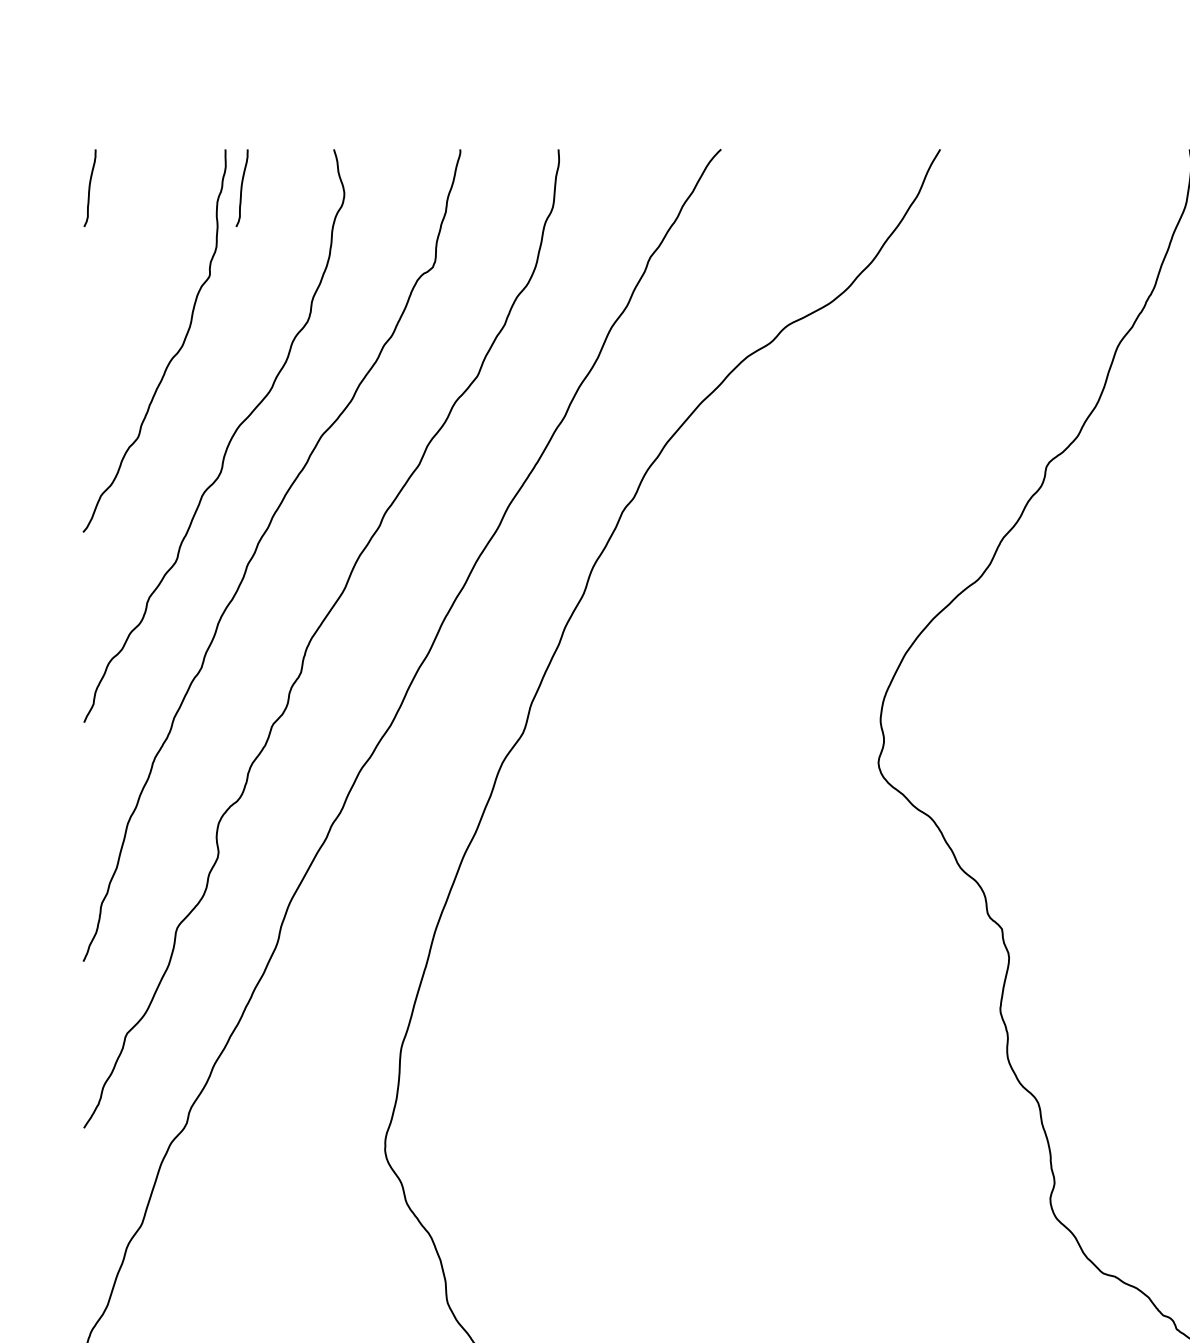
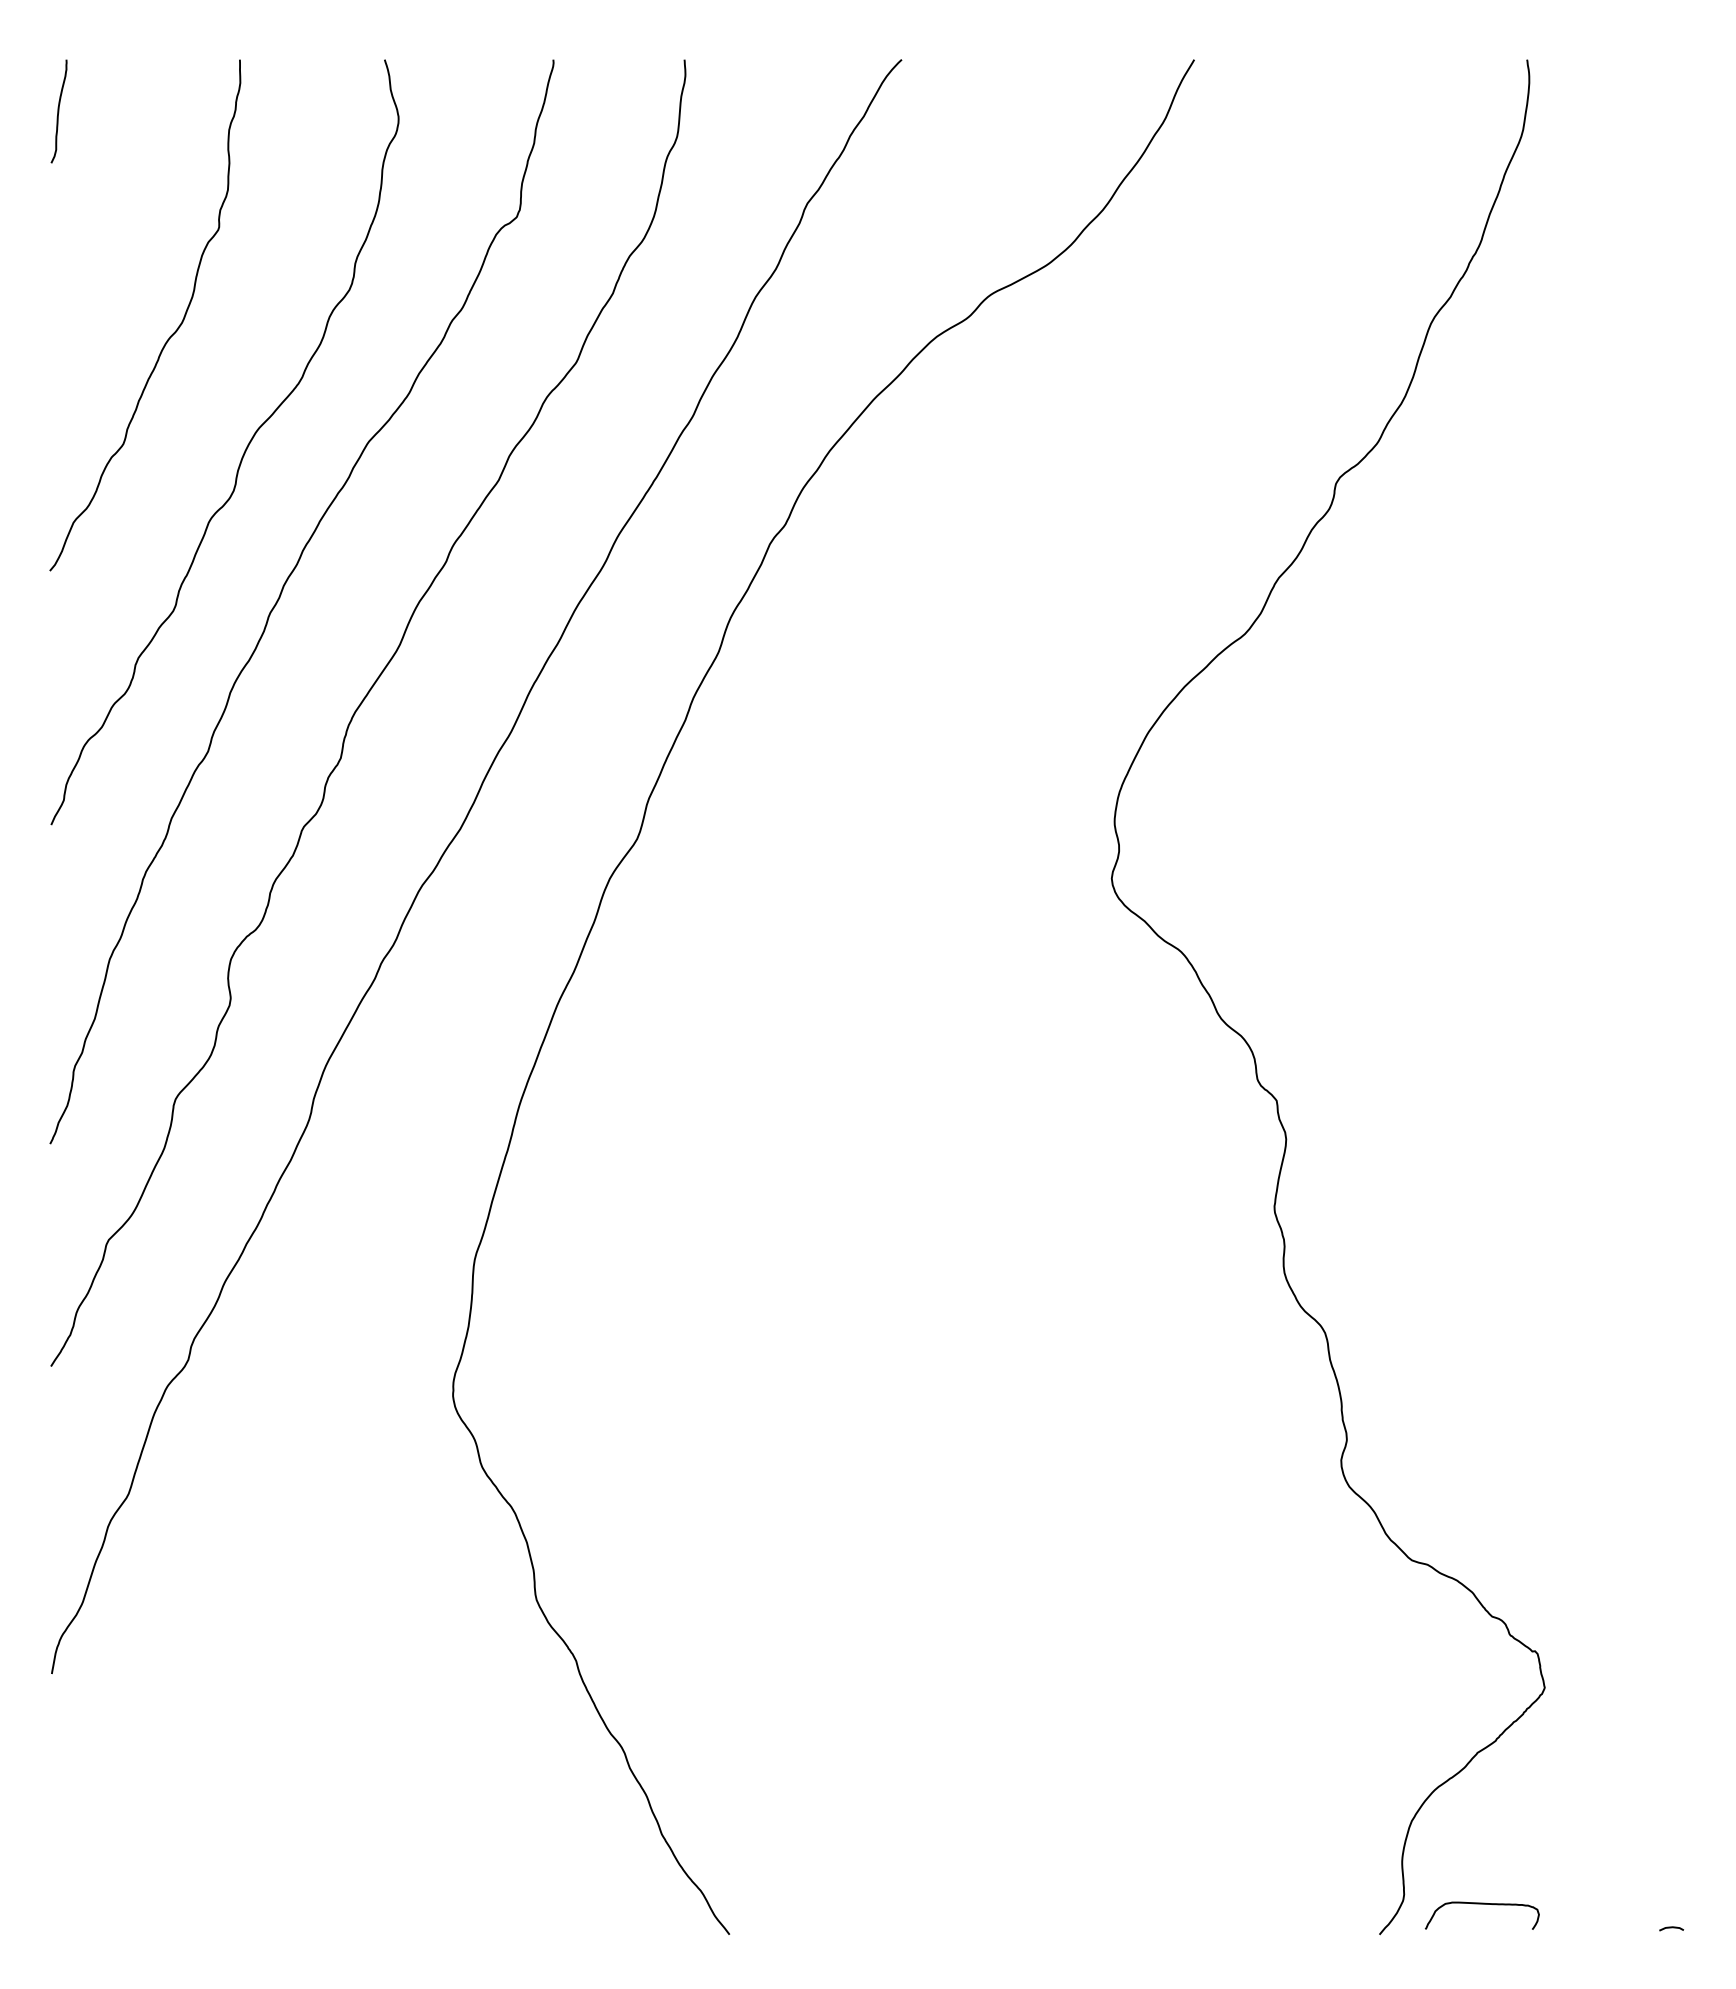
curve: (241, 188) -> (261, 111), removed

